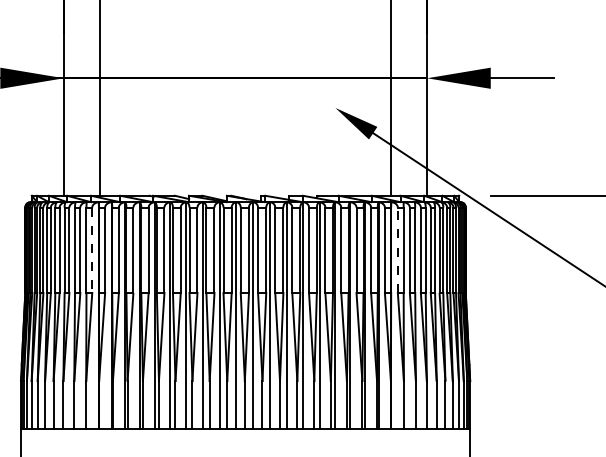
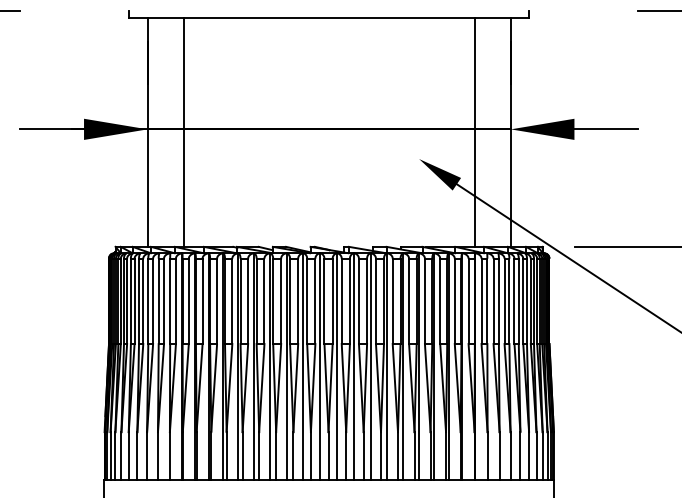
line: (91, 250) -> (175, 301), dashed -> solid
line: (397, 250) -> (481, 301), dashed -> solid

